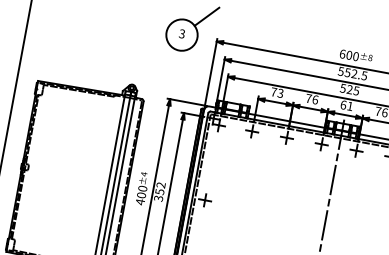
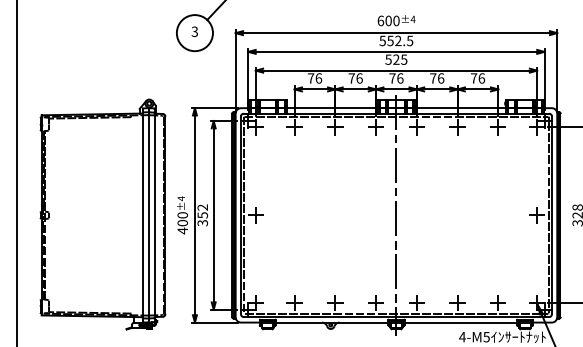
text: (369, 57) -> (412, 19), ±8 -> ±4
text: (280, 93) -> (318, 78), 73 -> 76
text: (346, 105) -> (396, 78), 61 -> 76

